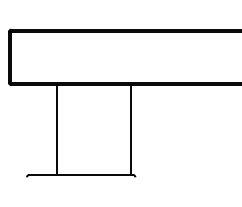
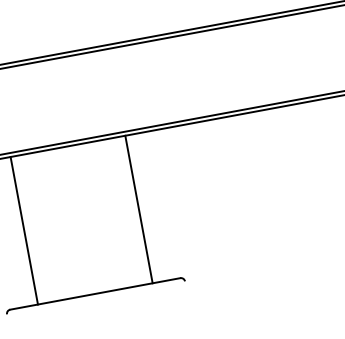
line: (57, 129) -> (24, 229), moved
line: (131, 129) -> (139, 208), moved

